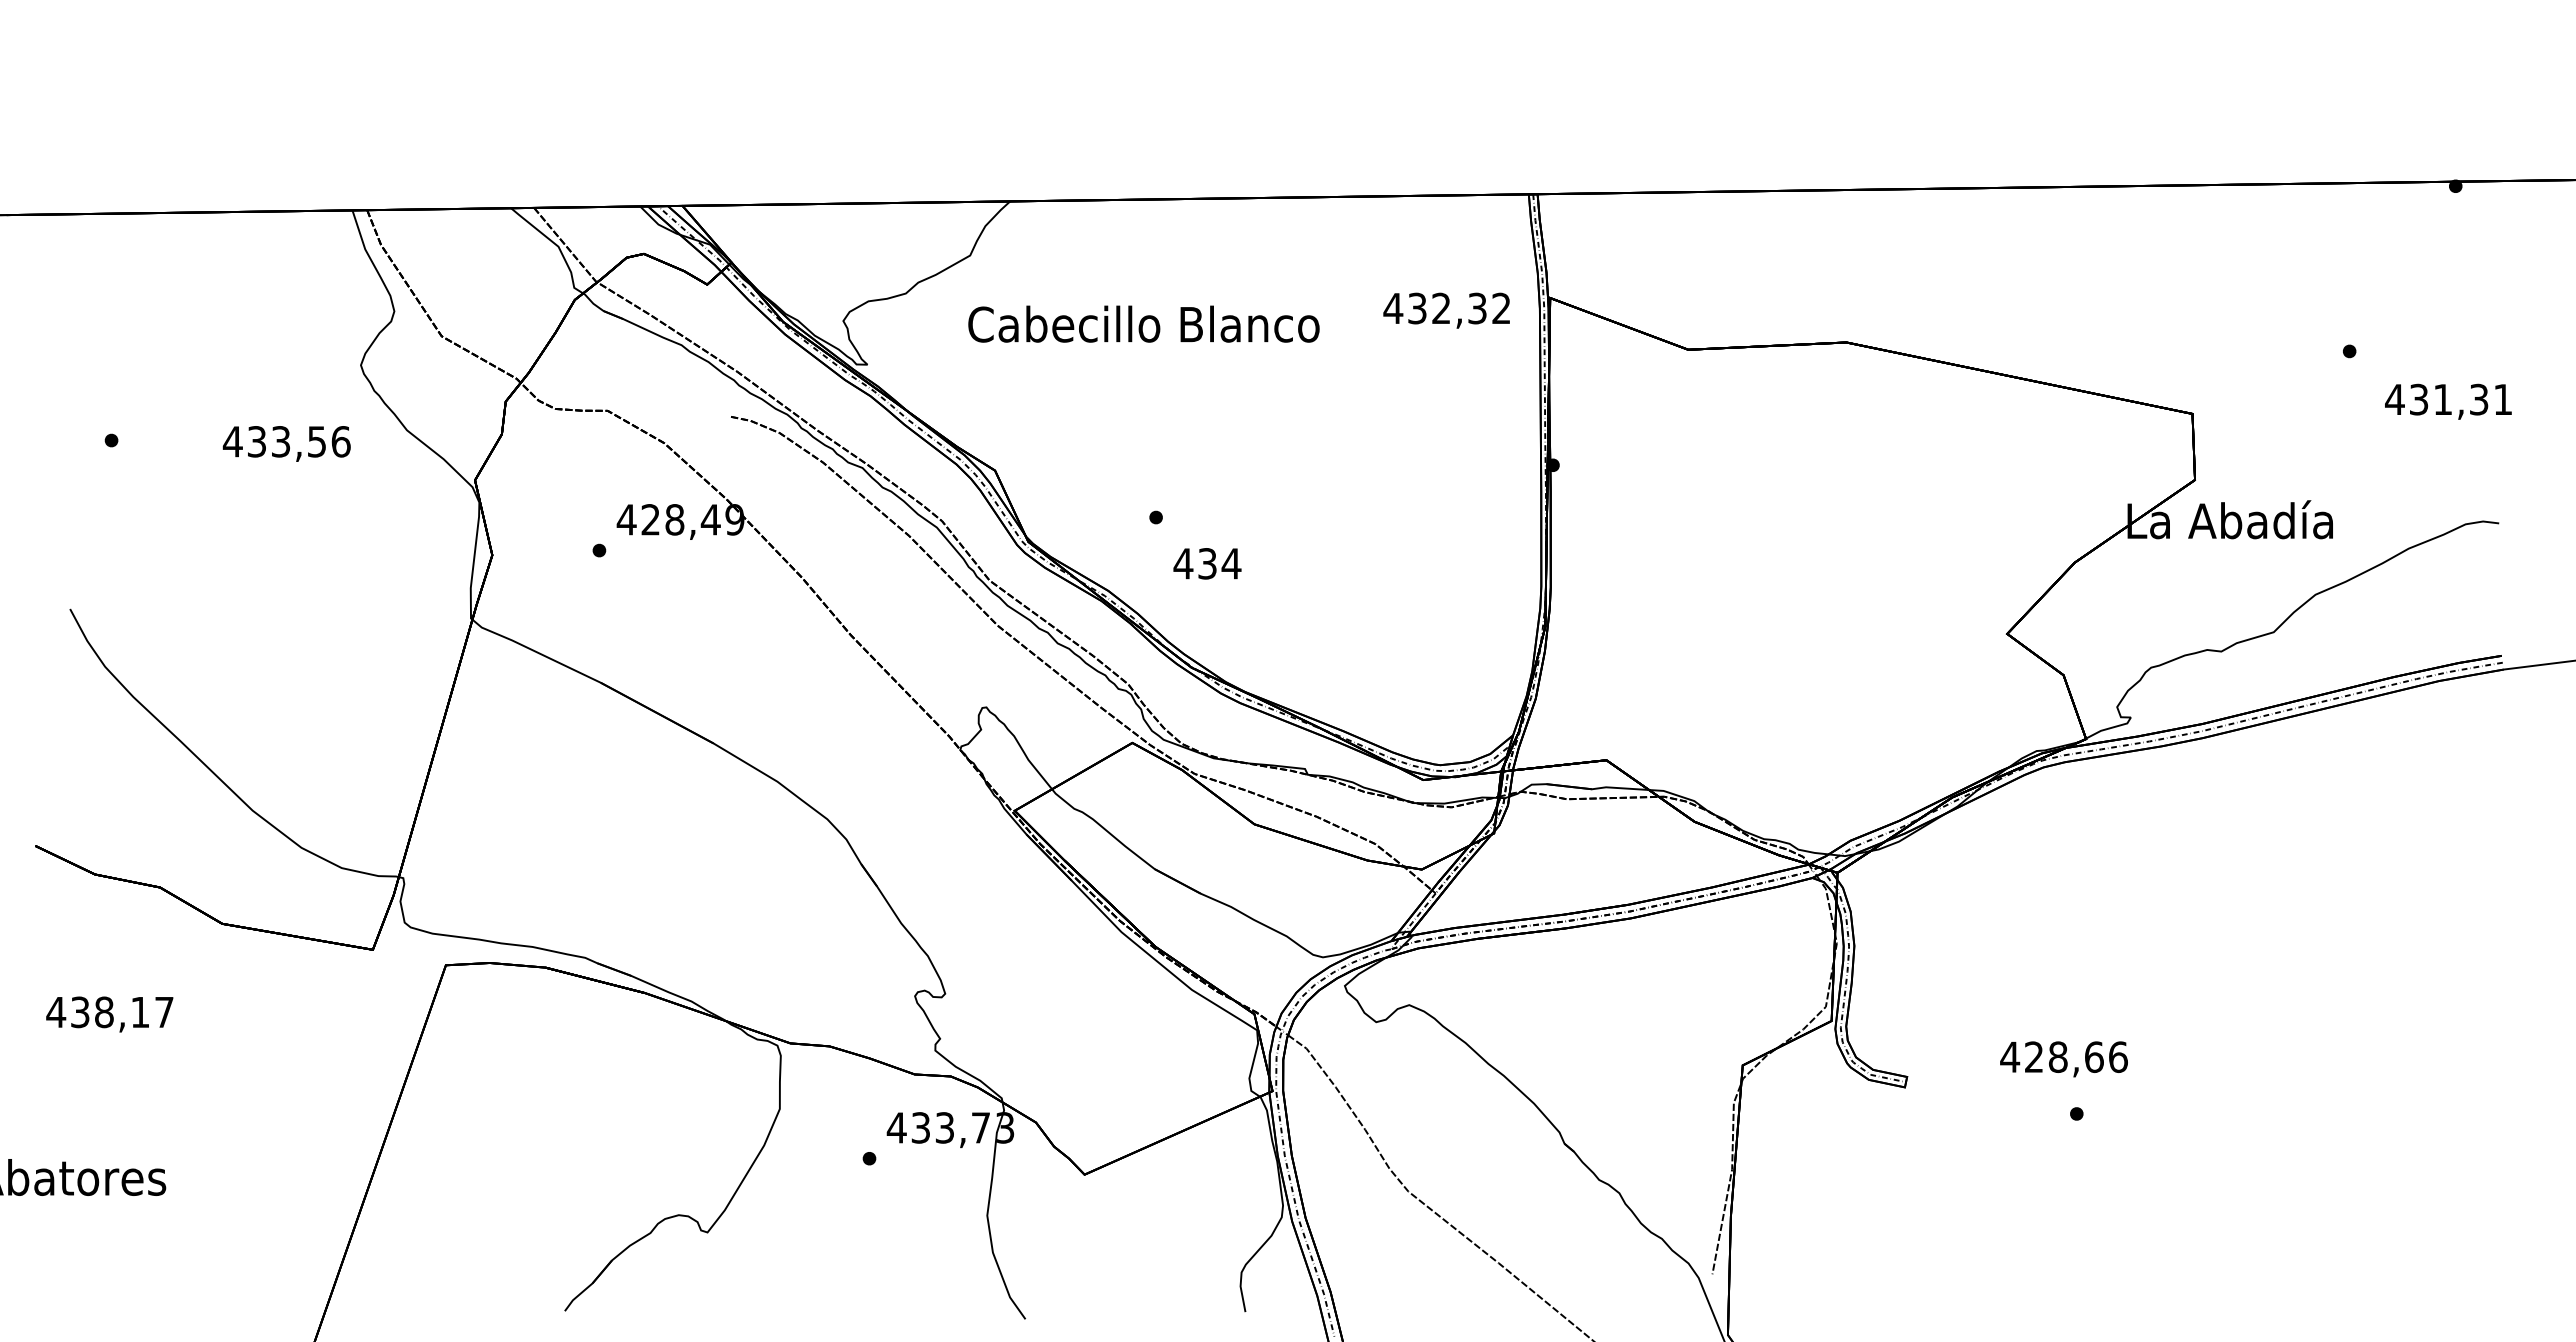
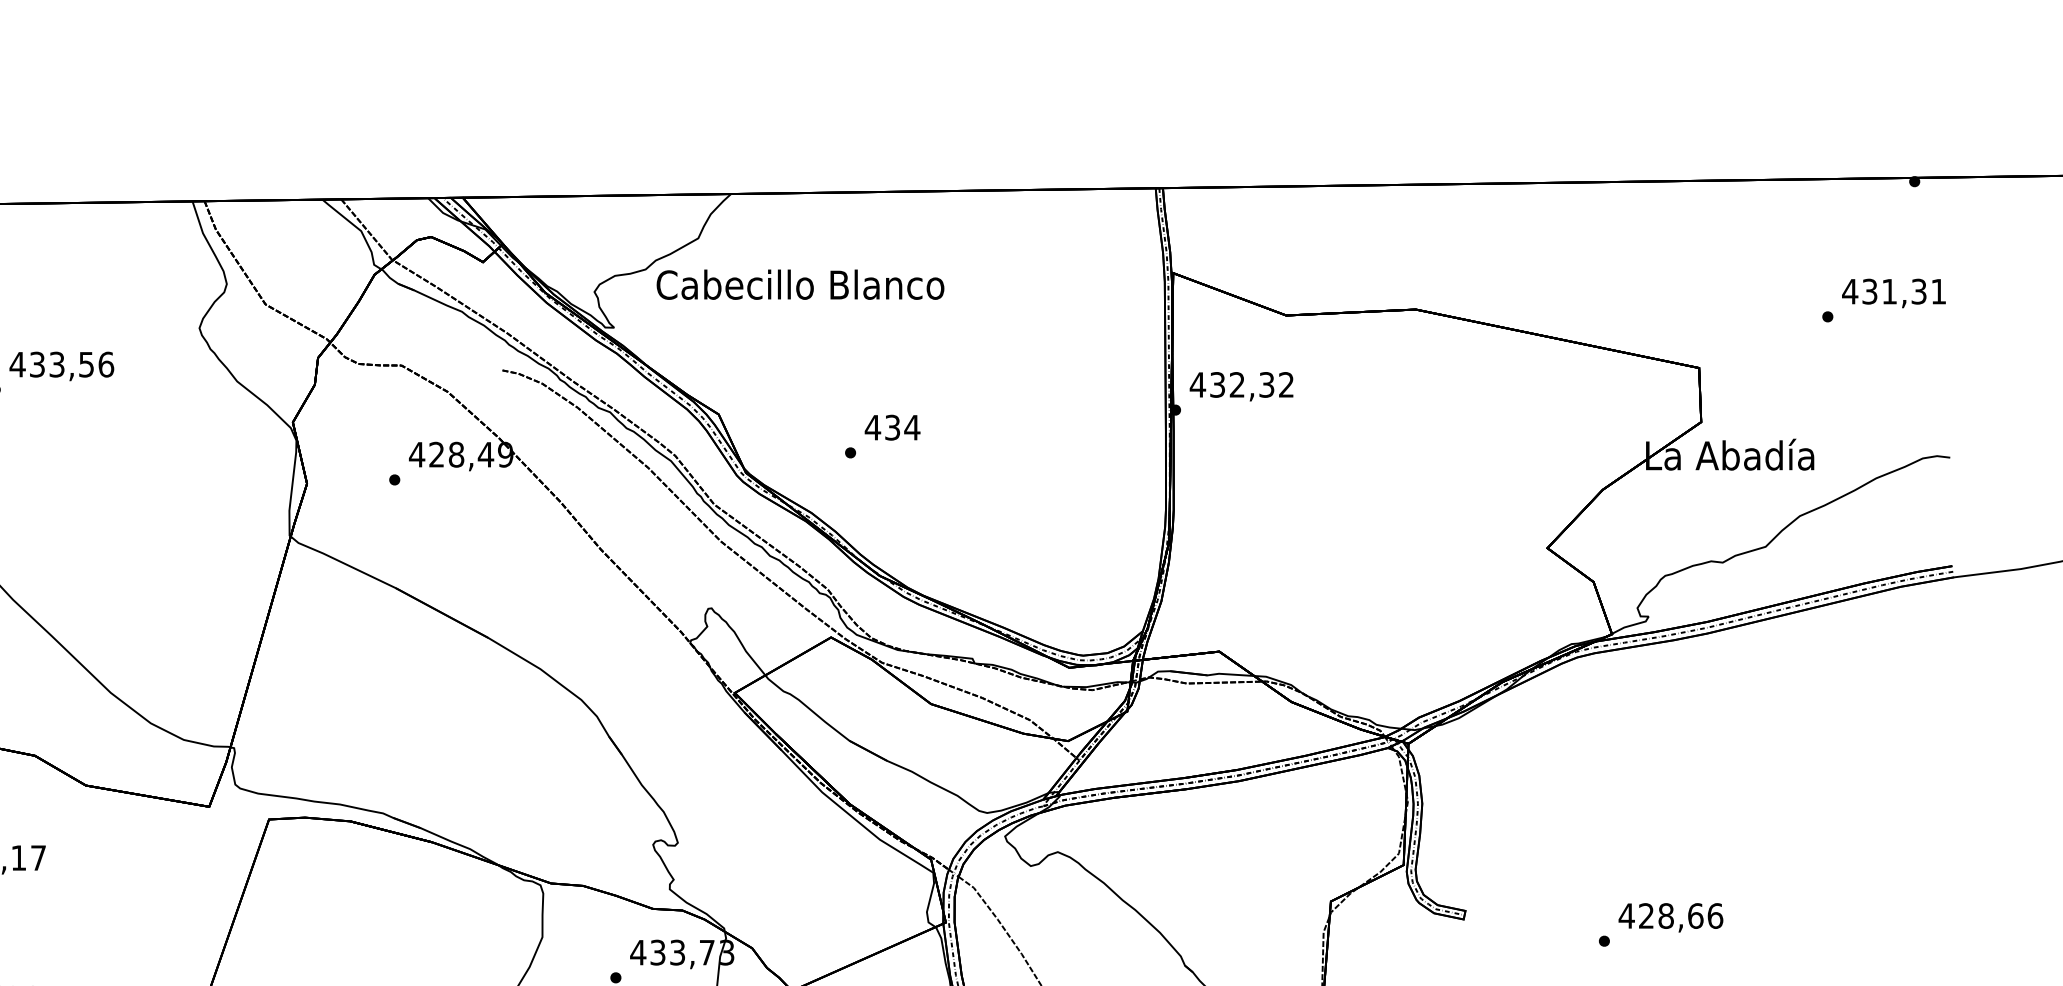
text: (1446, 310) -> (1241, 386), moved
text: (1143, 323) -> (800, 284), moved
text: (2448, 401) -> (1894, 293), moved
text: (286, 443) -> (61, 366), moved
text: (1207, 563) -> (892, 427), moved
text: (2063, 1059) -> (1670, 917), moved

